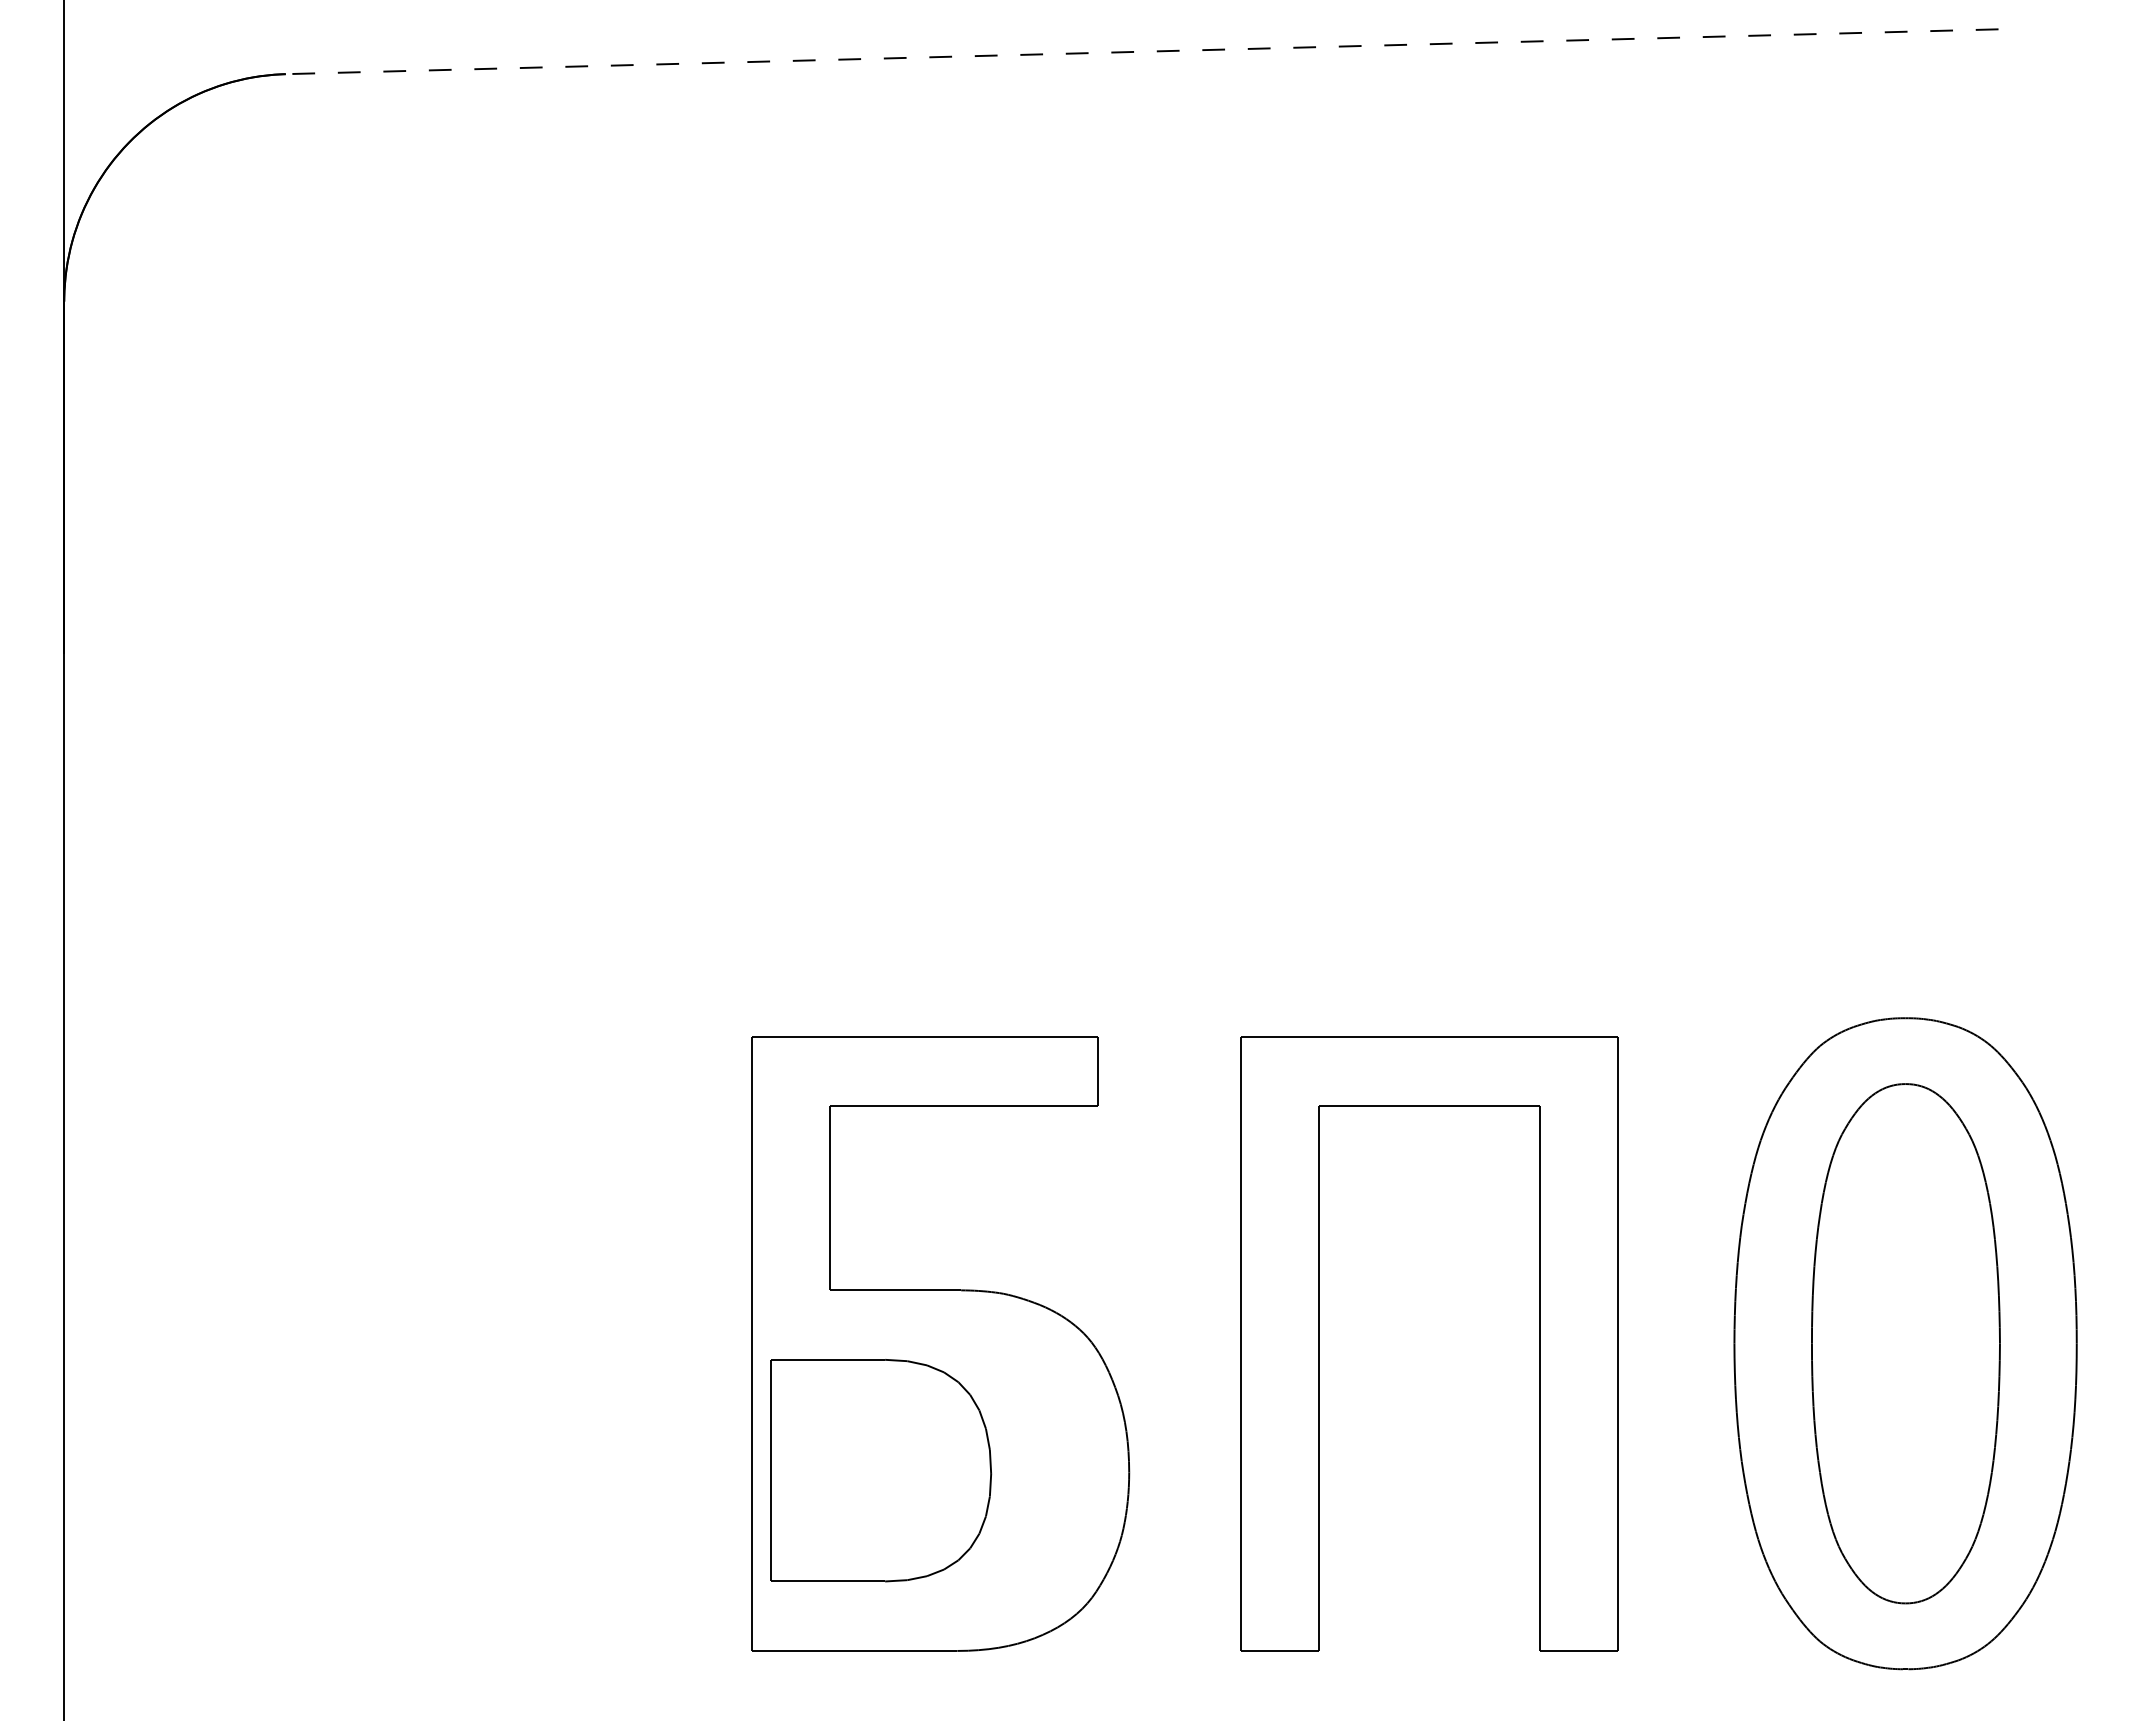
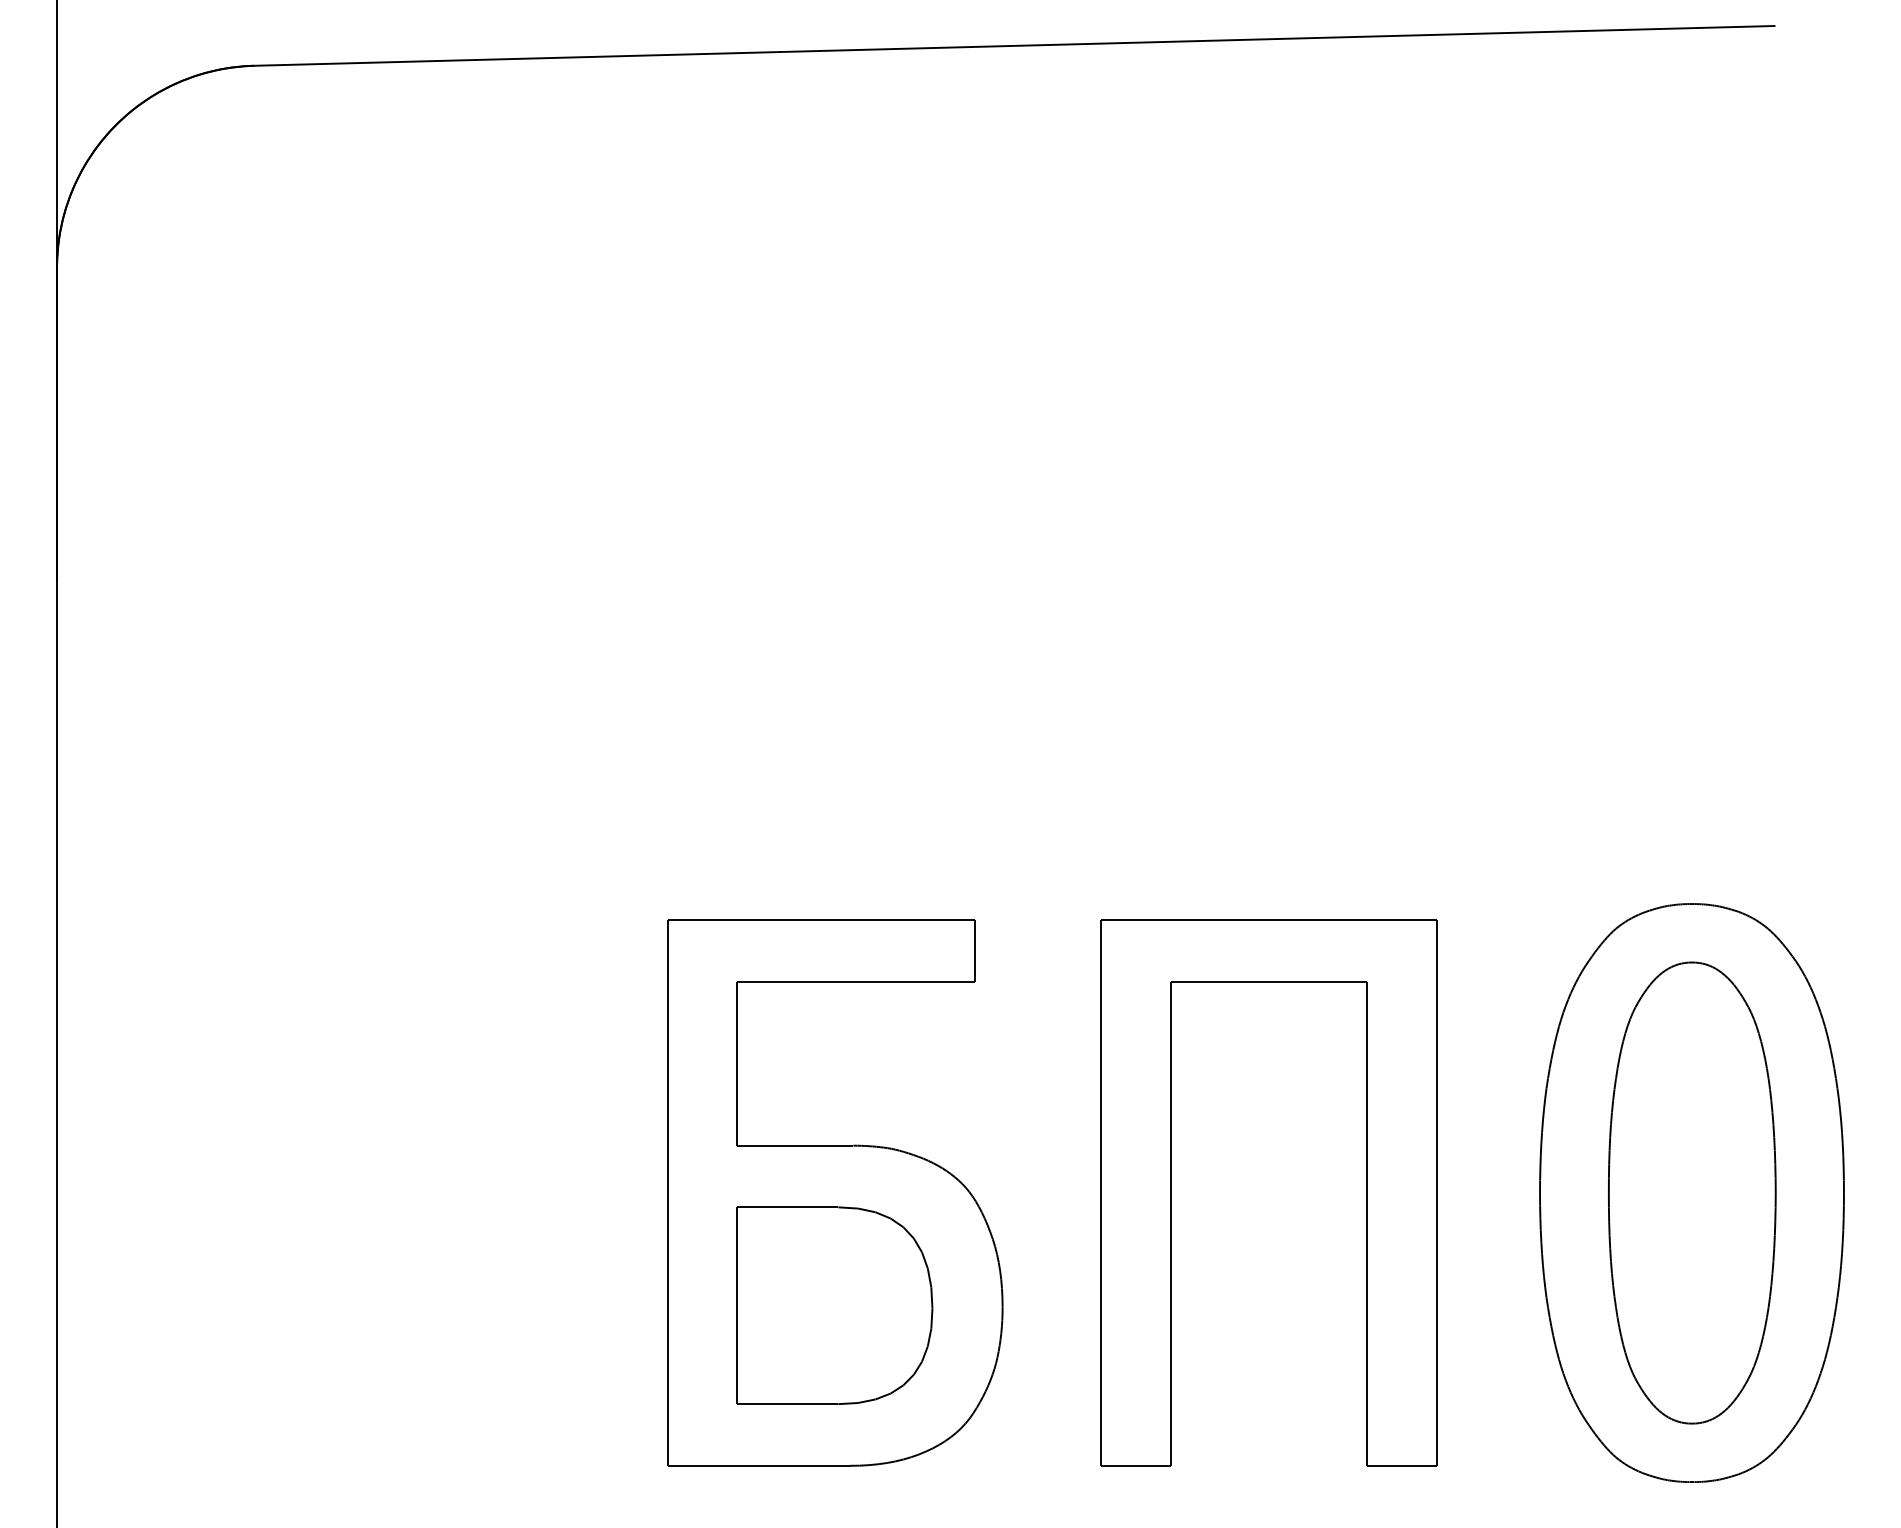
line: (1142, 51) -> (1014, 45), dashed -> solid
part: (881, 1470) -> (835, 1305), moved

